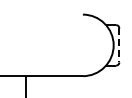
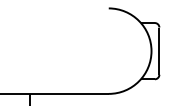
line: (119, 45) -> (159, 51), dashed -> solid

